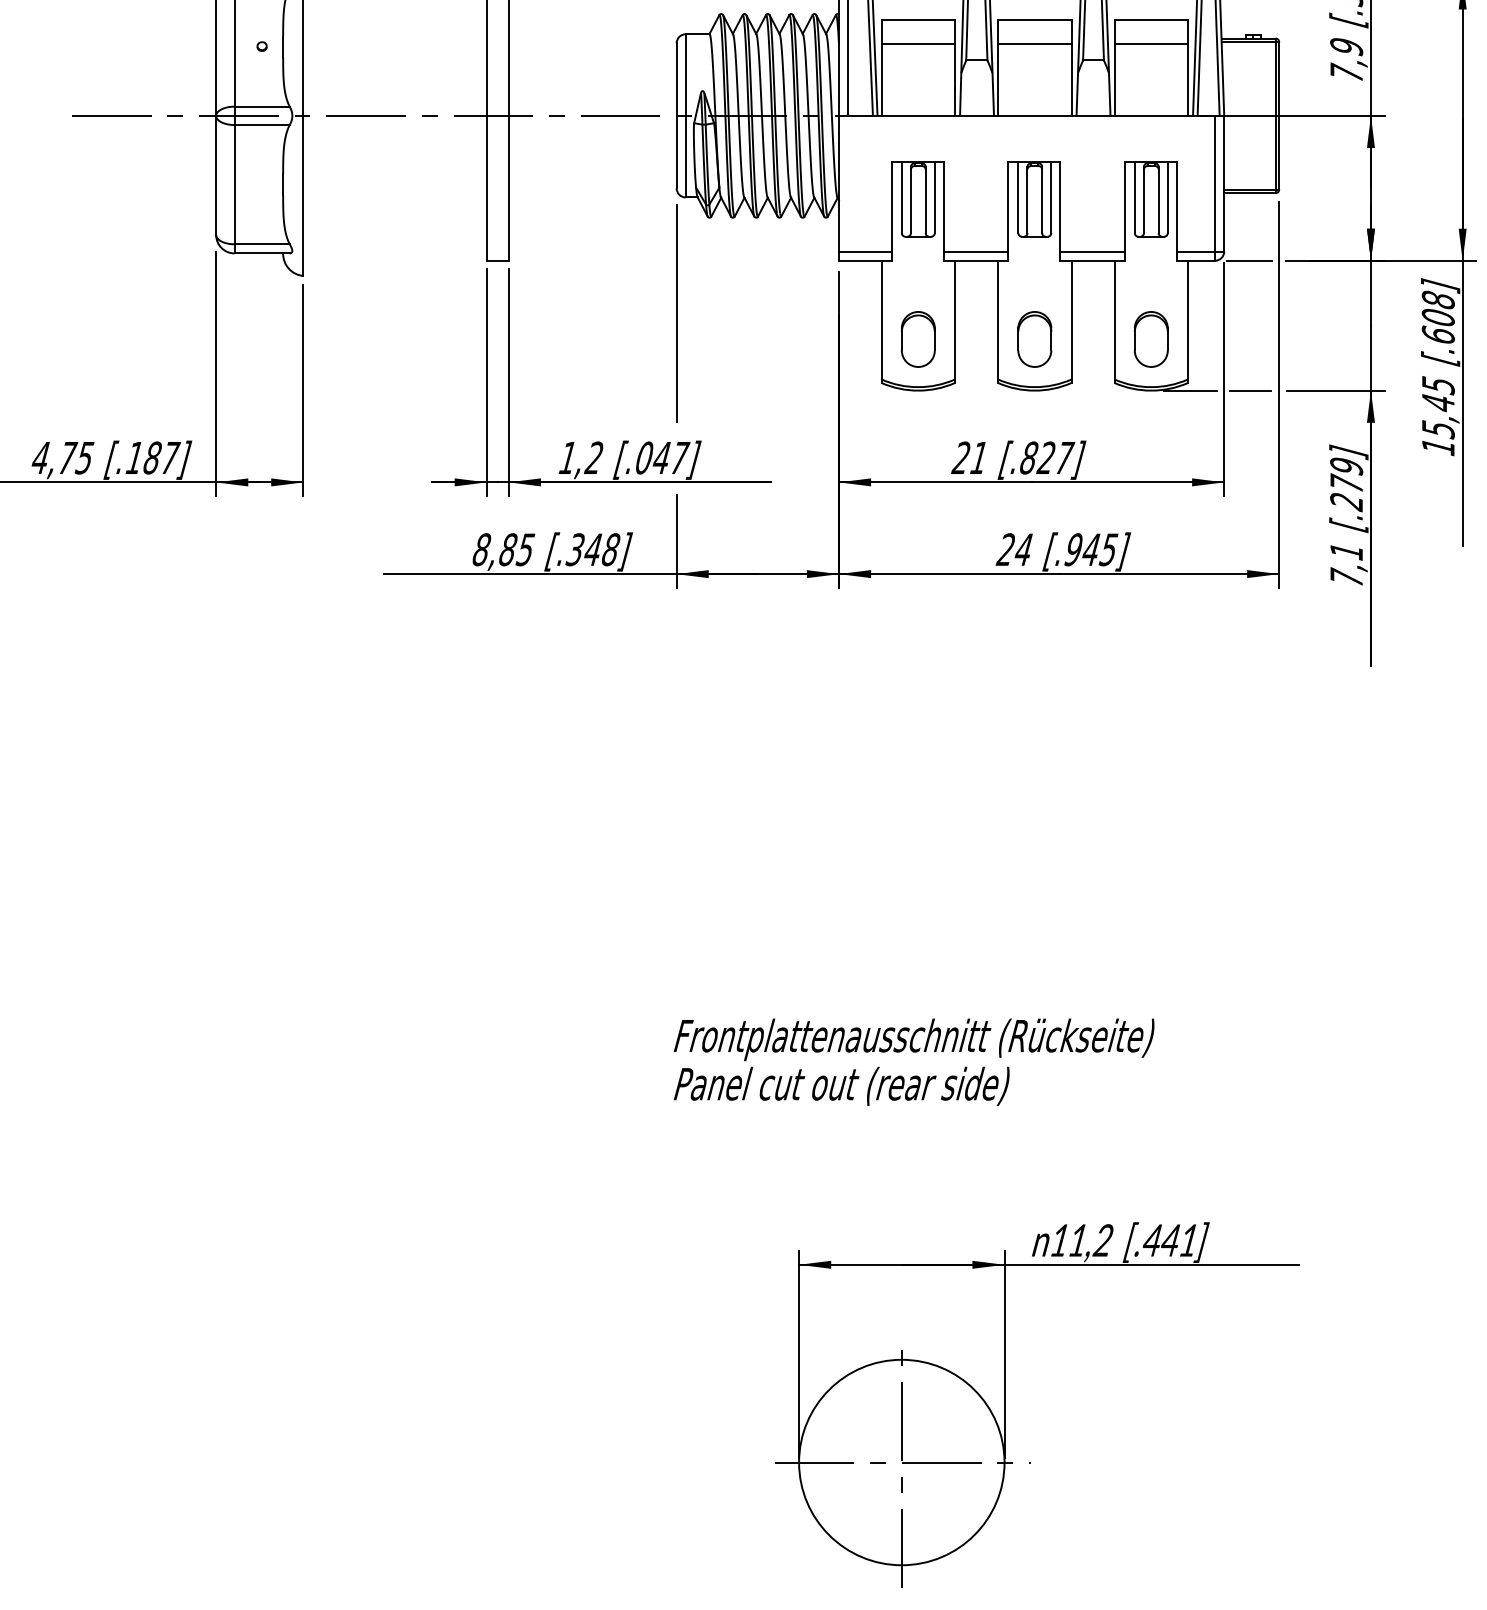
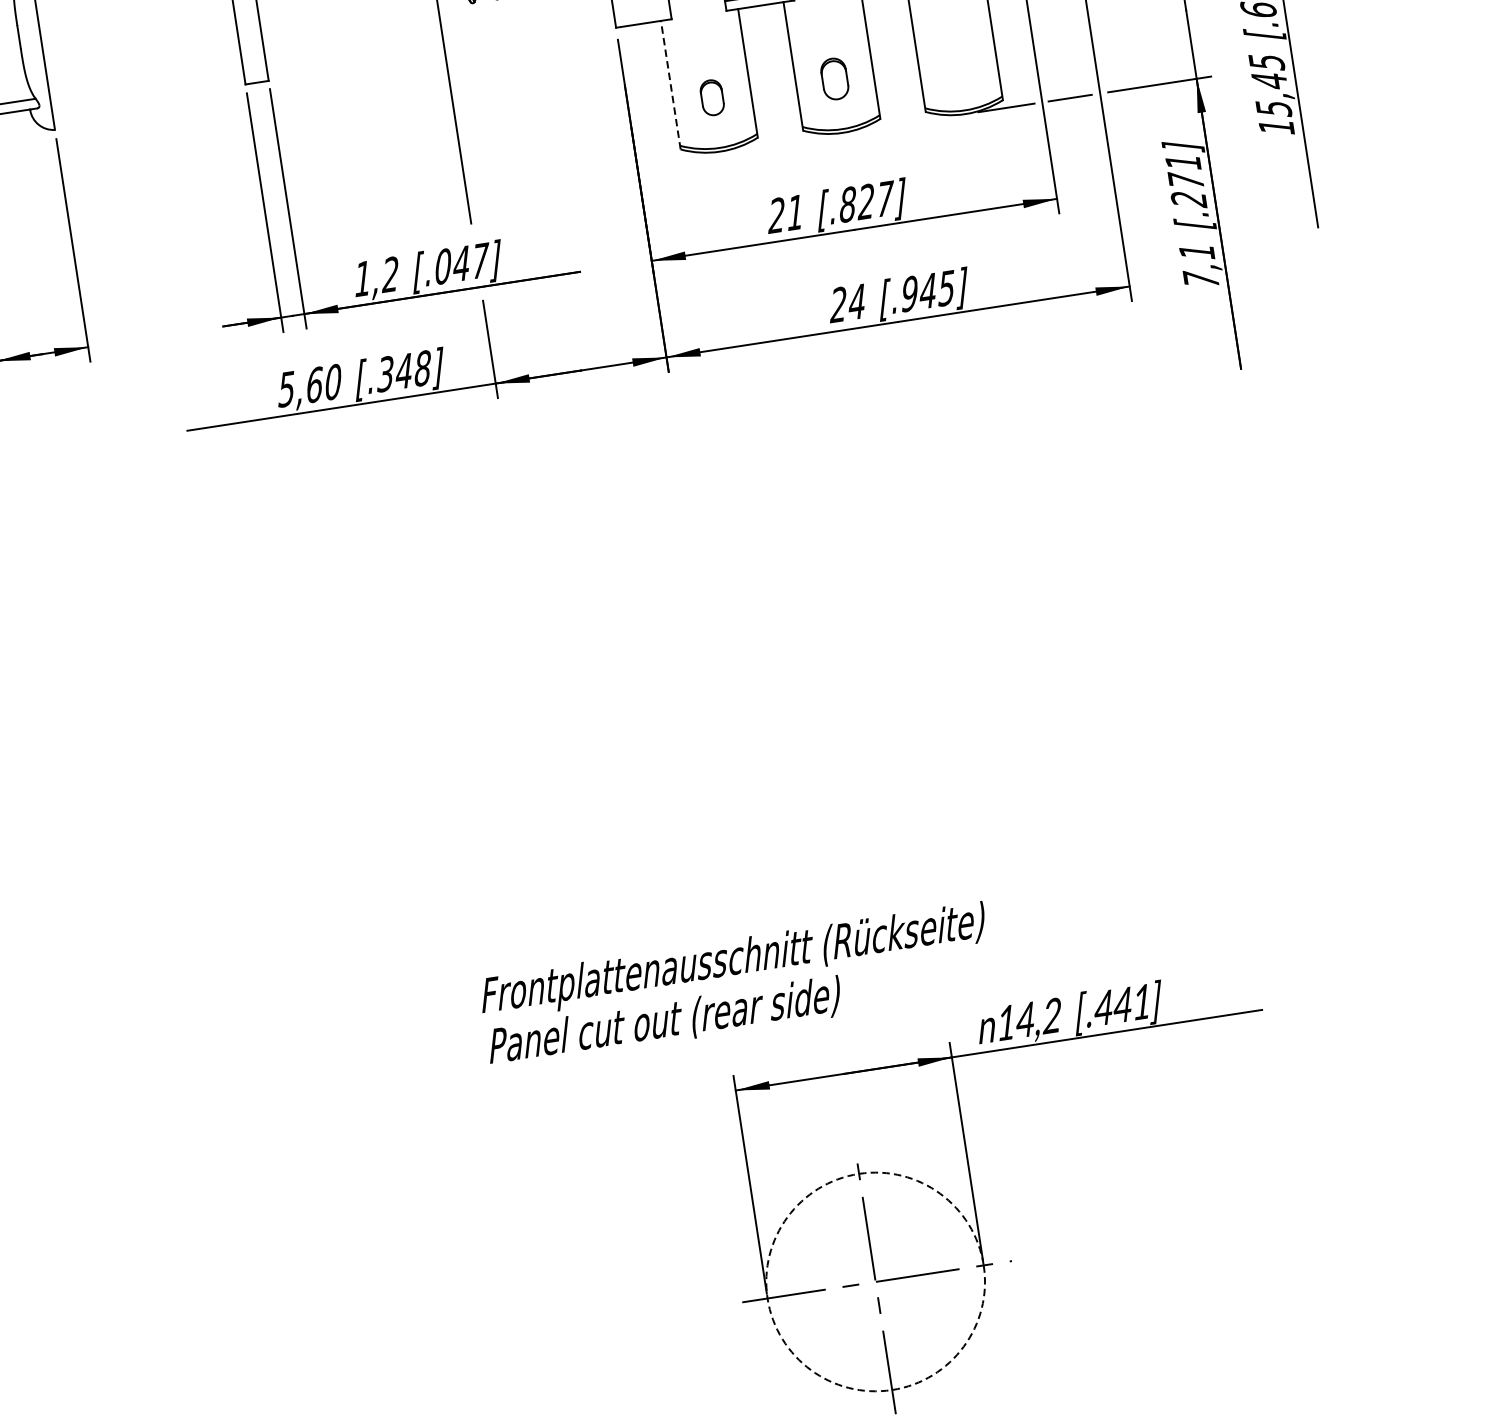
line: (864, 251) -> (641, 13), removed
line: (881, 321) -> (670, 84), solid -> dashed
part: (918, 339) -> (712, 97), size x0.6
part: (1034, 339) -> (834, 79), size x0.7
part: (1150, 339) -> (956, 60), removed
text: (1346, 466) -> (1183, 162), [.279] -> [.271]
text: (503, 549) -> (309, 385), 8,85 -> 5,60
text: (913, 1061) -> (736, 984), moved
text: (1077, 1240) -> (1024, 1020), 11,2 -> 14,2
circle: (901, 1462) -> (875, 1281), solid -> dashed

